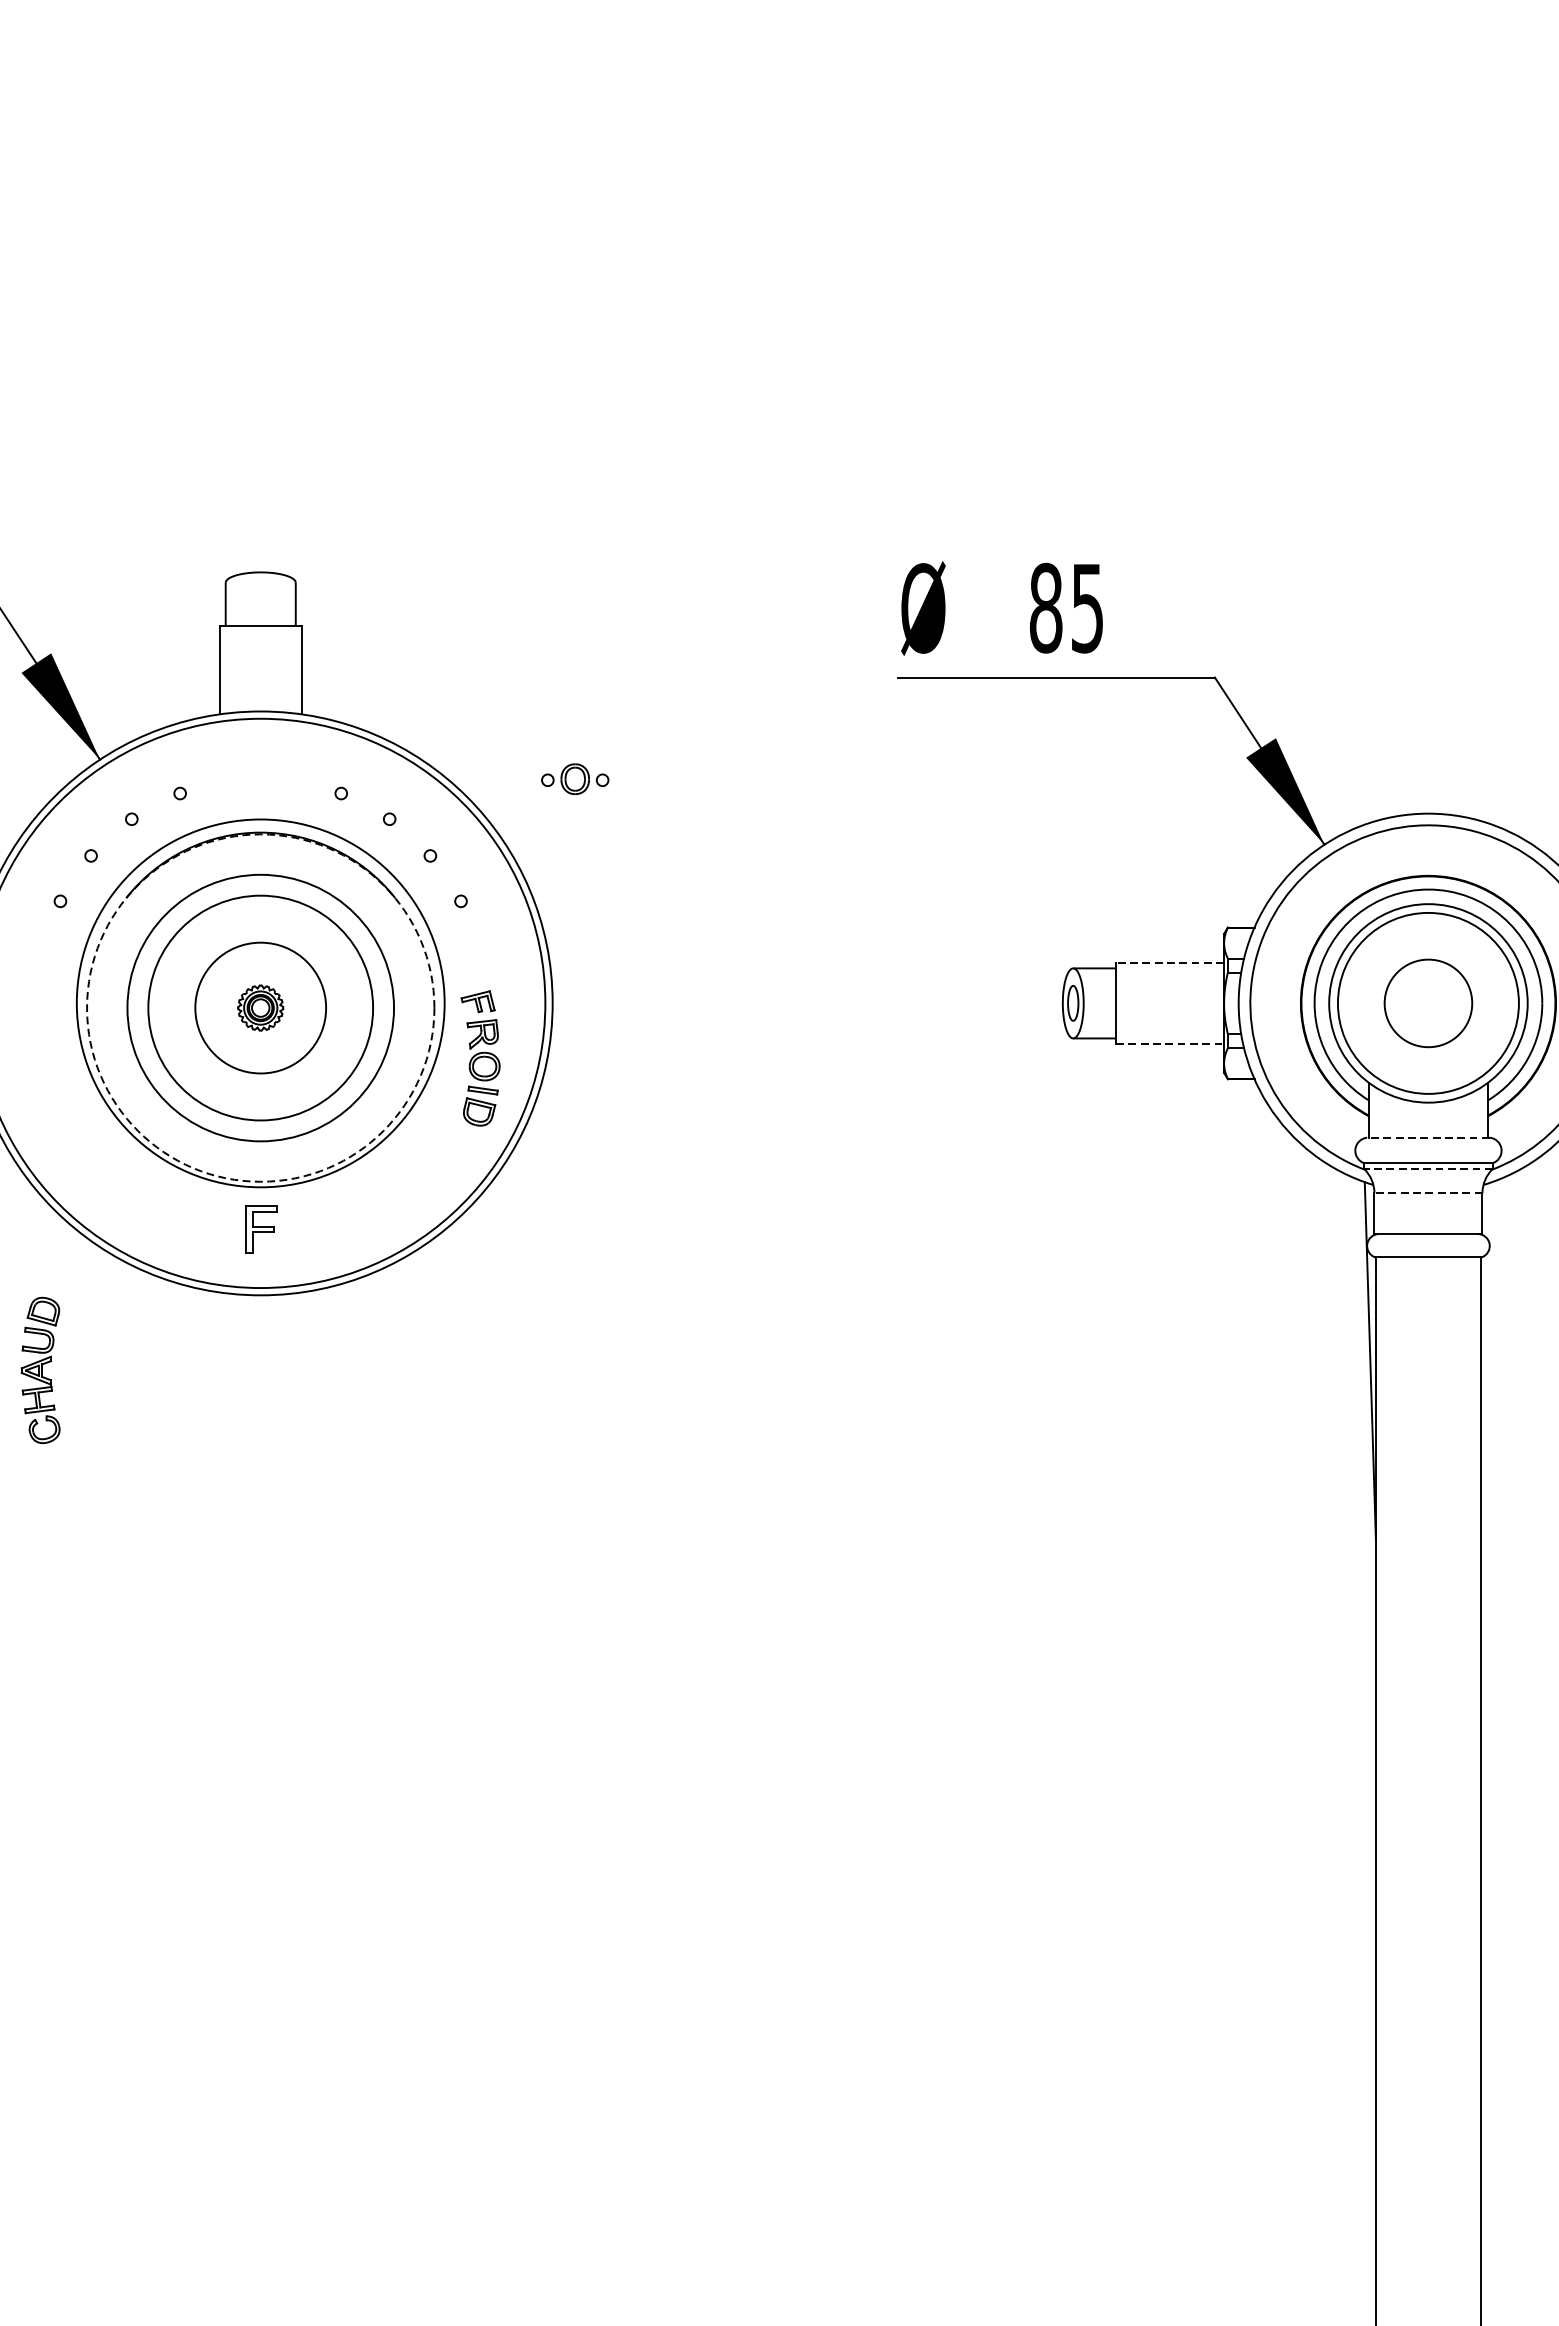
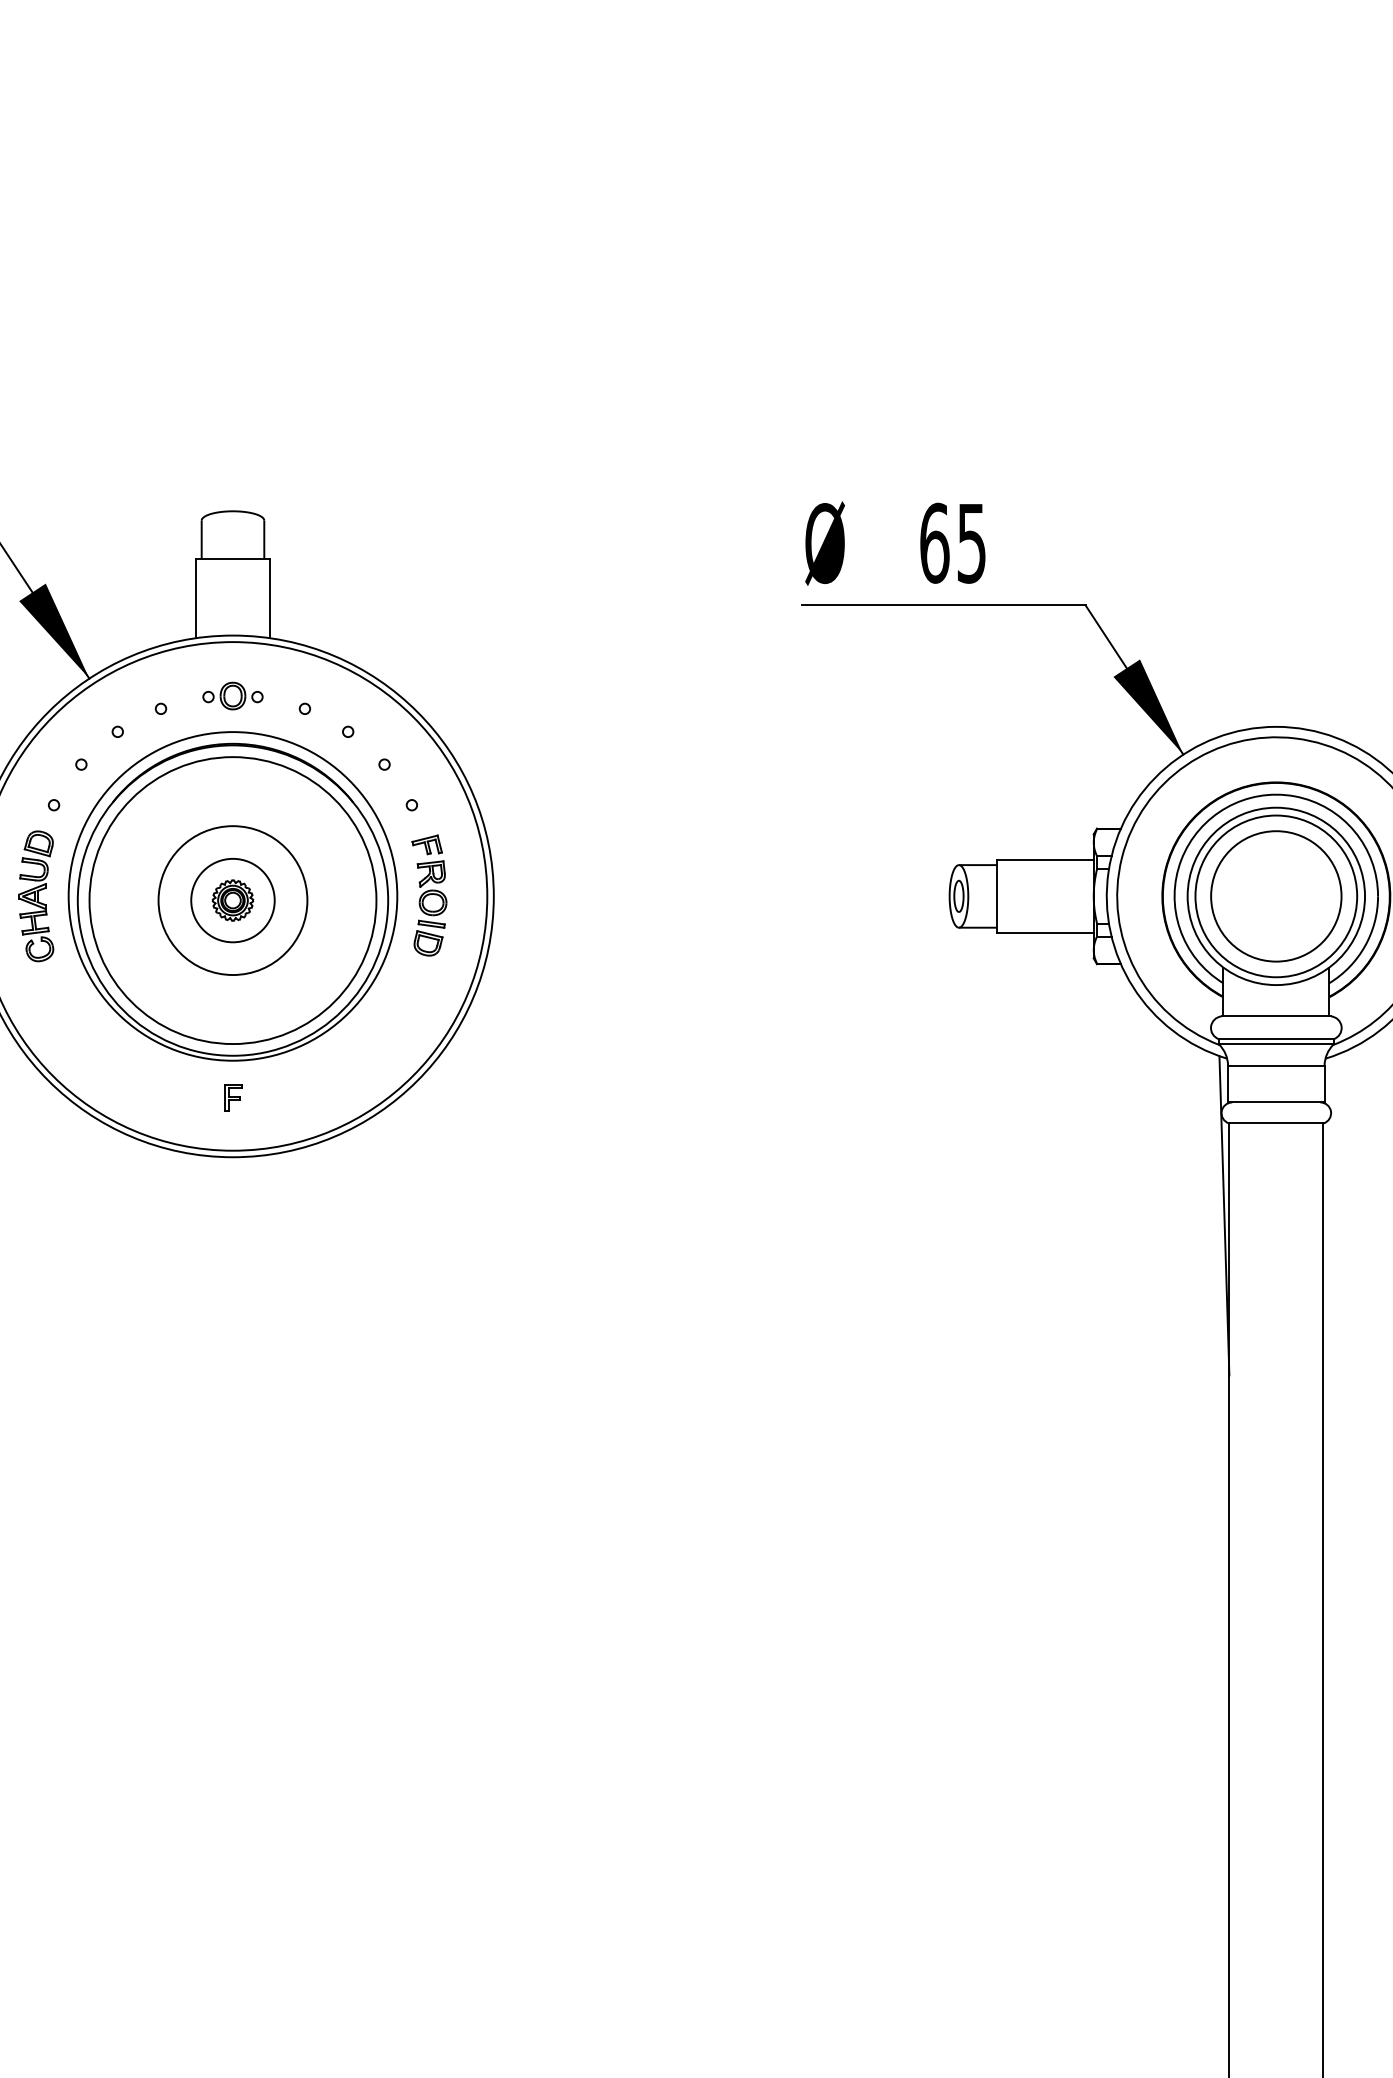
text: (1045, 607) -> (934, 542), 85 -> 65
part: (574, 778) -> (232, 695), moved
line: (1168, 962) -> (1044, 859), dashed -> solid
circle: (1428, 1003) -> (1276, 896), size x1.67
circle: (260, 1007) -> (232, 900), dashed -> solid
circle: (260, 1007) -> (232, 900), size x0.62
circle: (260, 1007) -> (232, 900), size x0.71
circle: (260, 1007) -> (232, 900), size x1.43
line: (1170, 1043) -> (1045, 932), dashed -> solid
part: (480, 1058) -> (429, 895), moved
line: (1428, 1137) -> (1276, 1016), dashed -> solid
line: (1427, 1169) -> (1275, 1044), dashed -> solid
line: (1427, 1192) -> (1275, 1065), dashed -> solid
part: (261, 1228) -> (233, 1097), size x0.62
part: (40, 1370) -> (36, 896), moved

